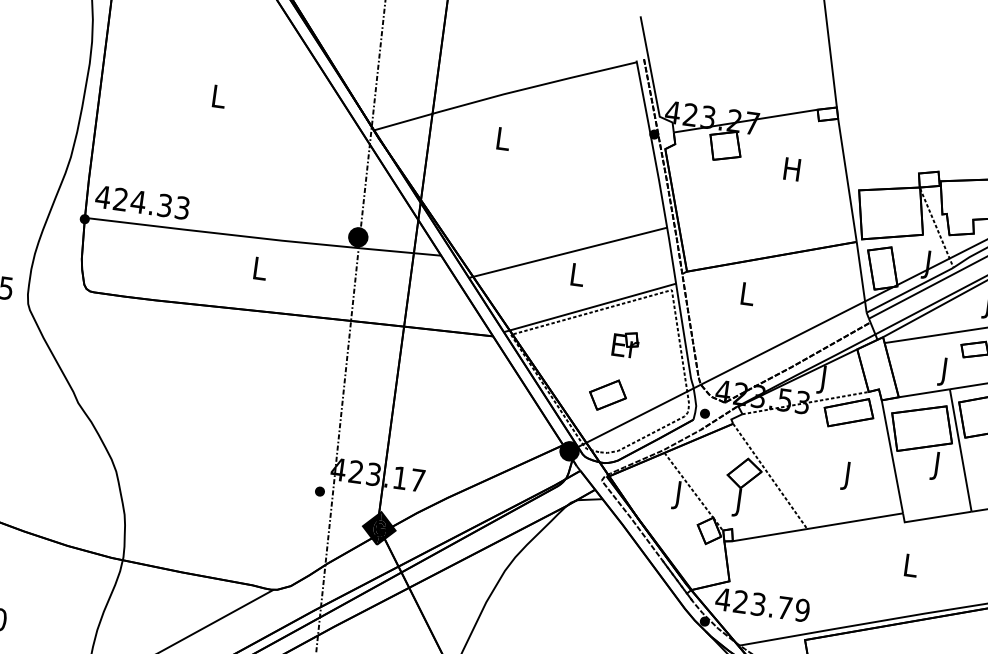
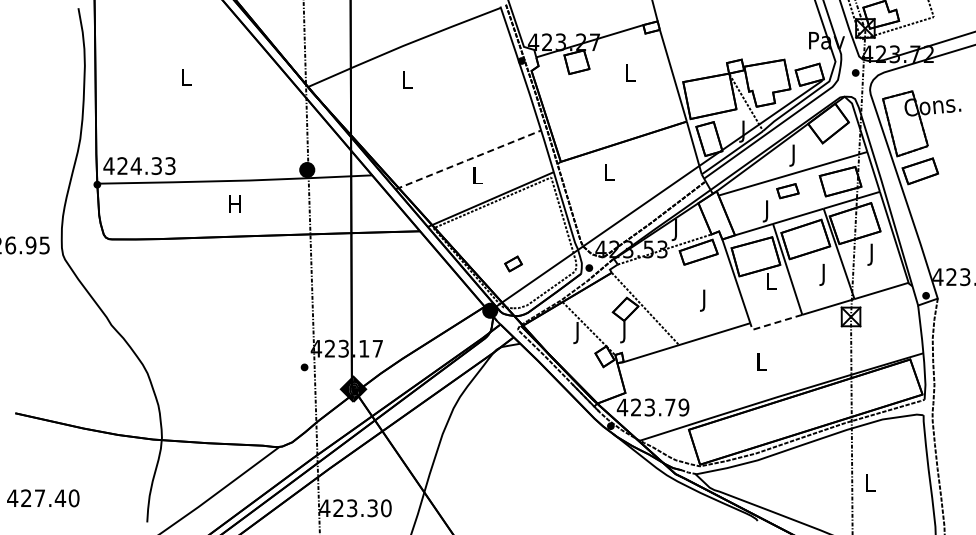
text: (791, 168) -> (629, 72), H -> L
line: (568, 252) -> (468, 159), solid -> dashed
text: (258, 267) -> (234, 203), L -> H
part: (625, 344) -> (521, 223), removed
part: (607, 394) -> (513, 263), size x0.6
text: (937, 465) -> (771, 283), J -> L
line: (932, 517) -> (773, 323), solid -> dashed

